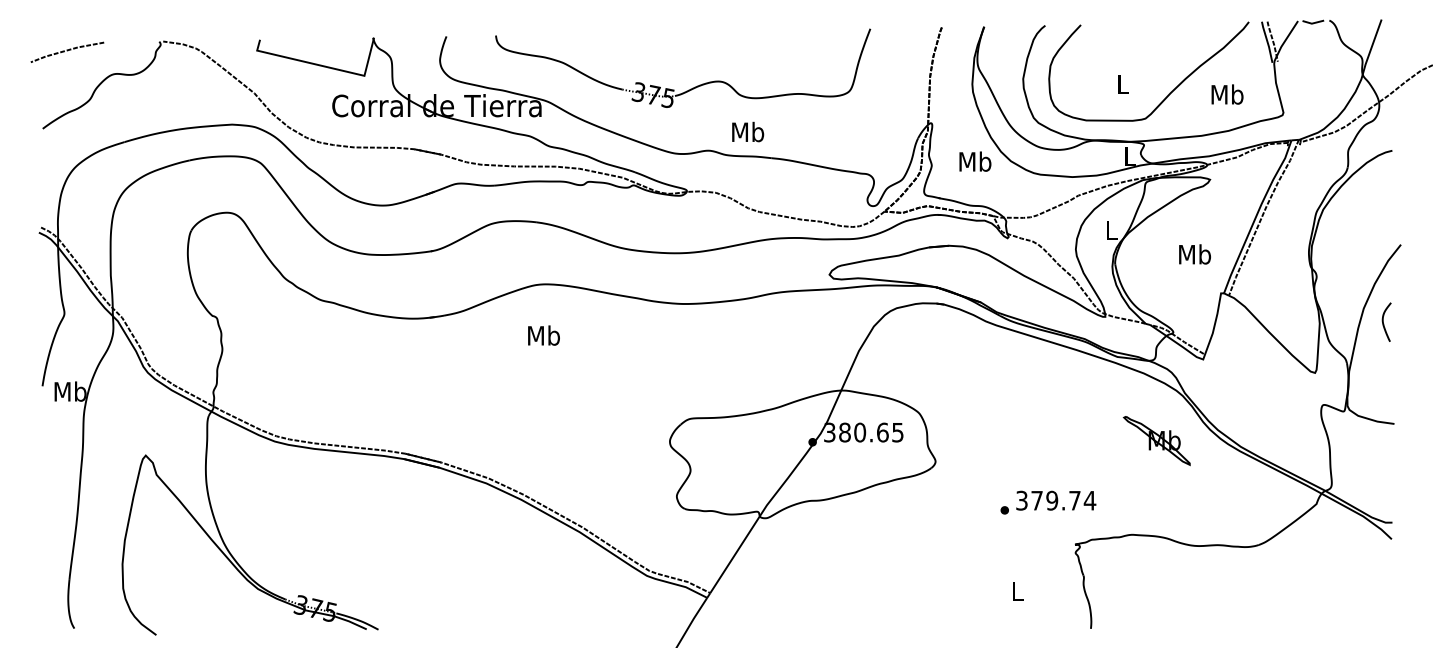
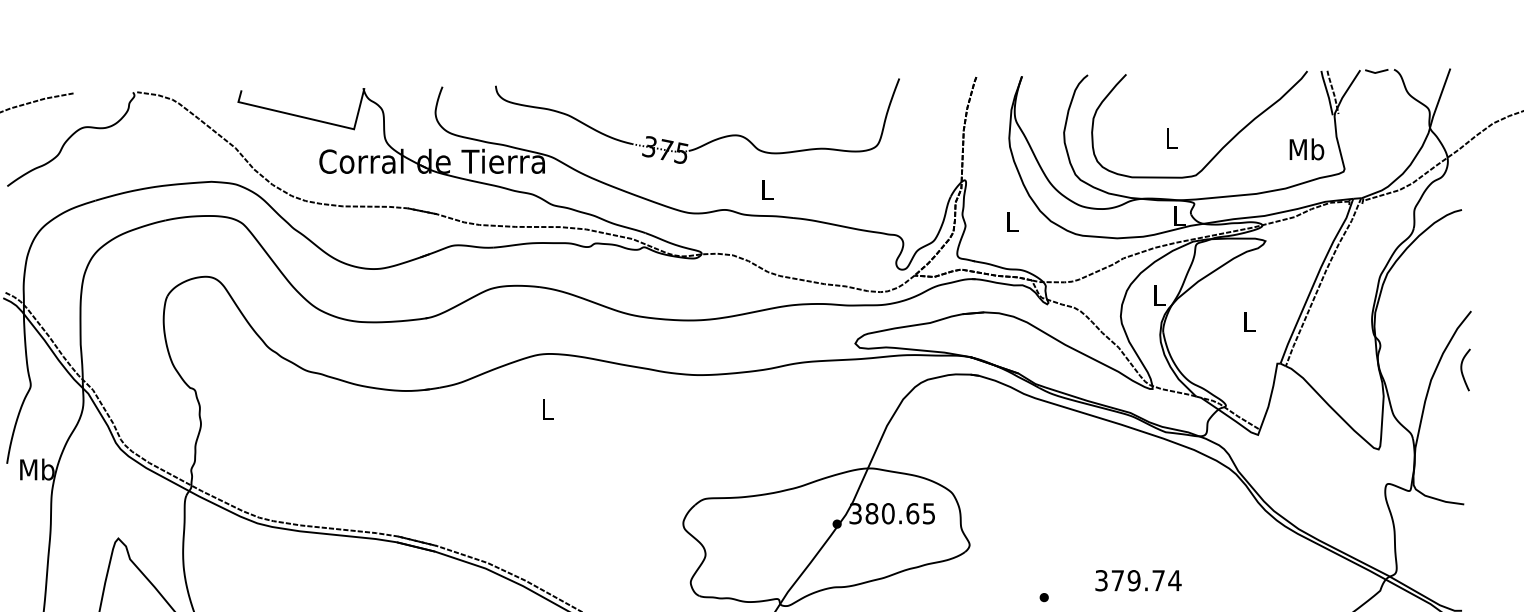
text: (1227, 94) -> (1306, 149), moved
text: (748, 131) -> (768, 189), Mb -> L
text: (975, 161) -> (1012, 221), Mb -> L
text: (1195, 254) -> (1249, 321), Mb -> L
curve: (1383, 321) -> (1462, 369), moved
text: (543, 335) -> (547, 409), Mb -> L
part: (1156, 441) -> (1207, 523), removed
text: (1056, 500) -> (1138, 580), moved

